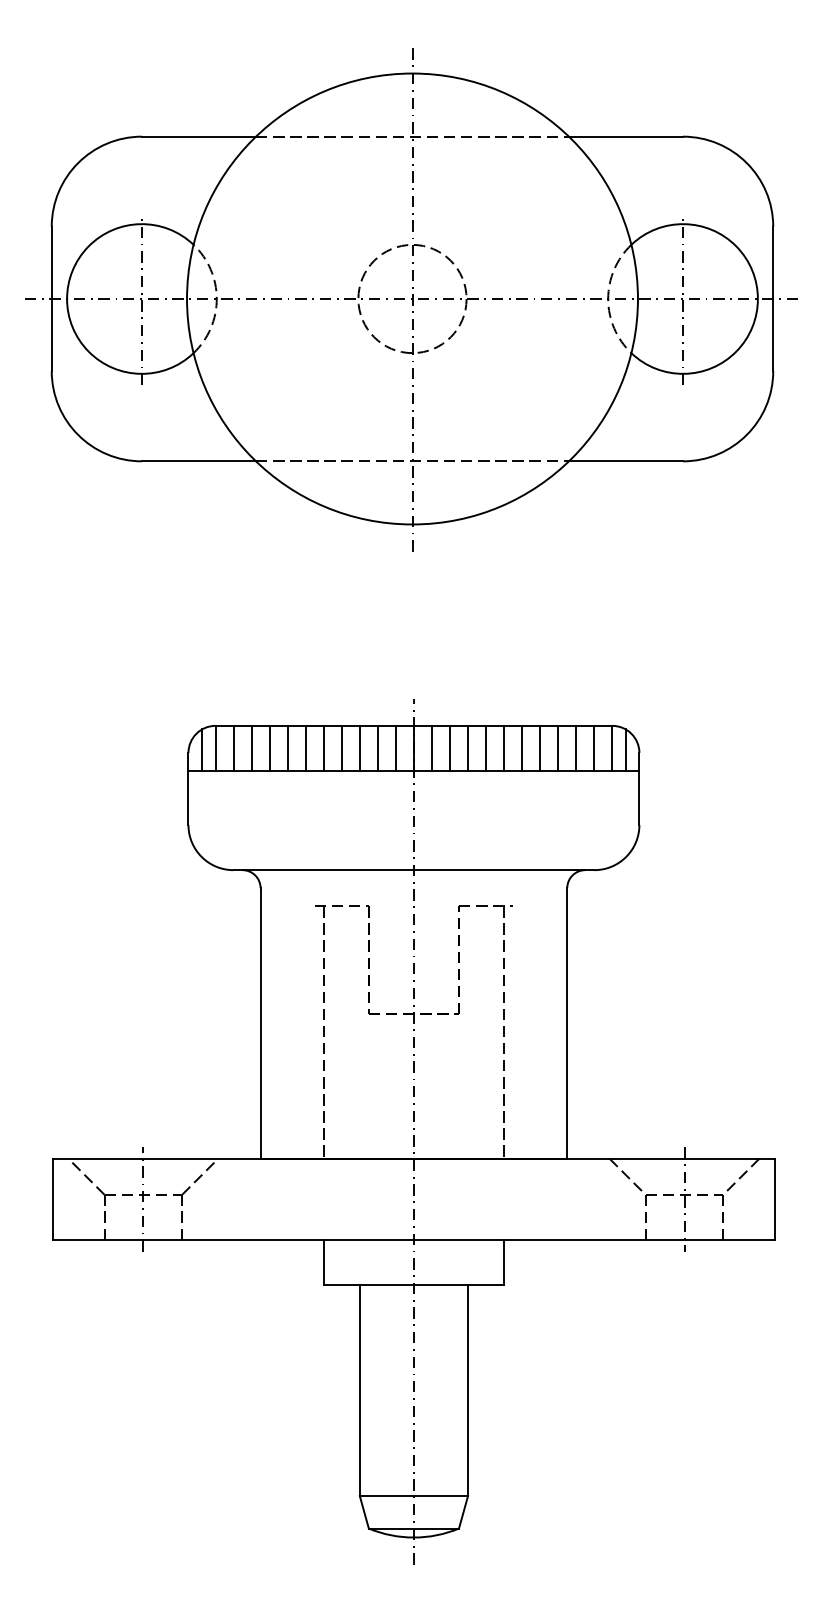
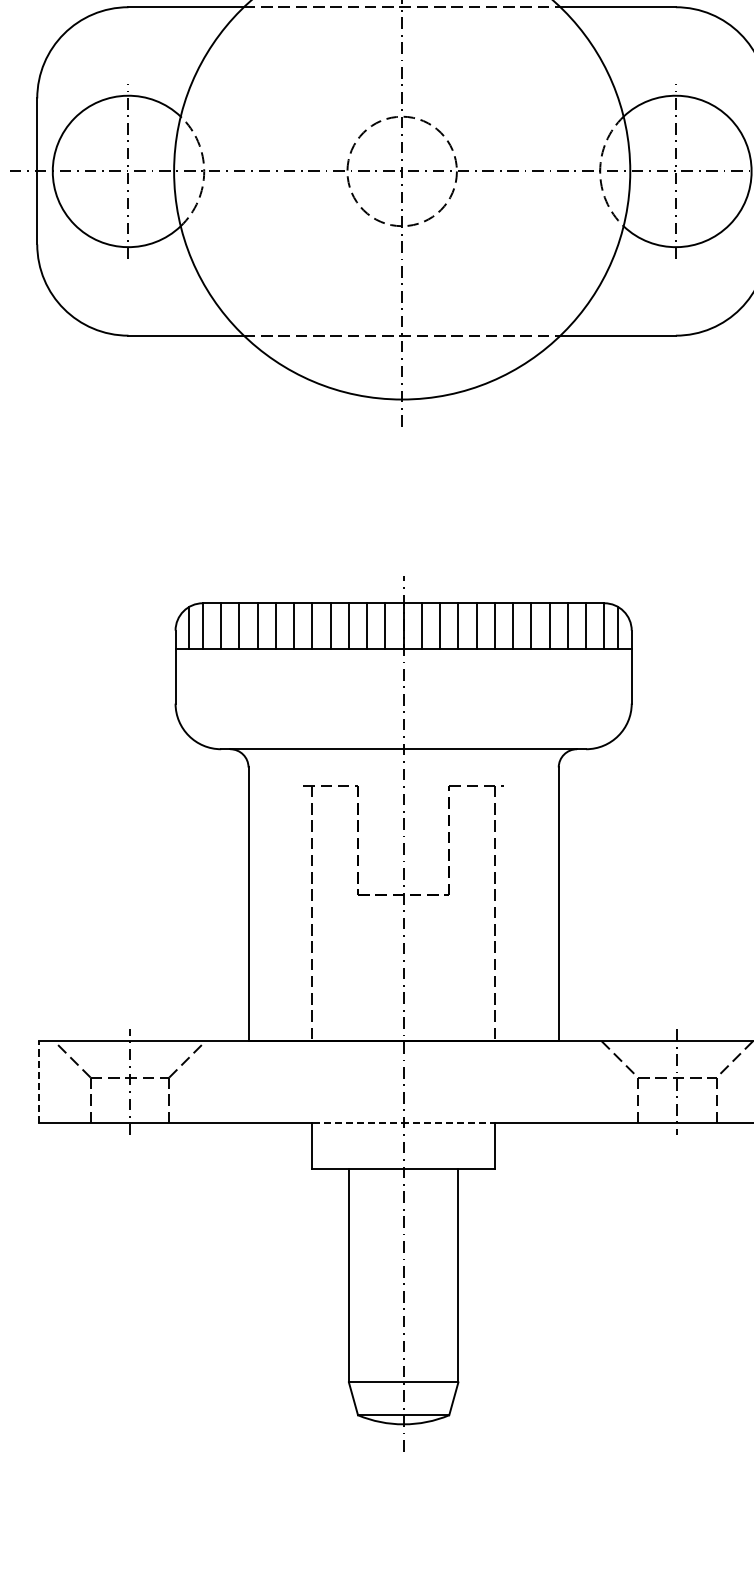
line: (53, 1199) -> (39, 1082), solid -> dashed
line: (414, 1239) -> (404, 1122), solid -> dashed

